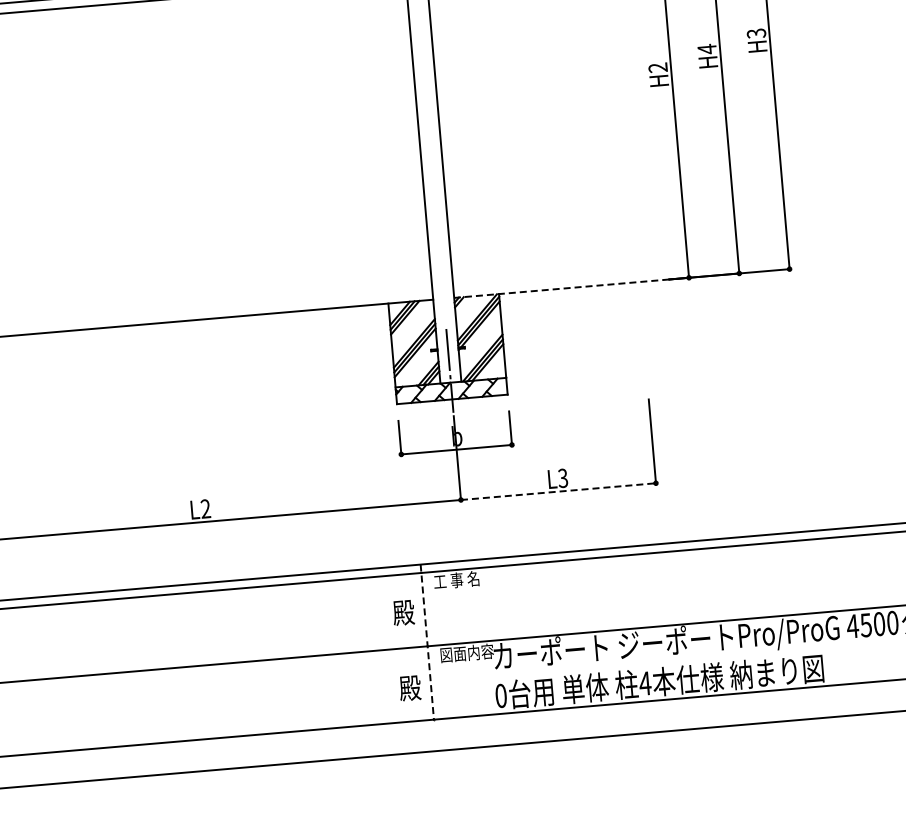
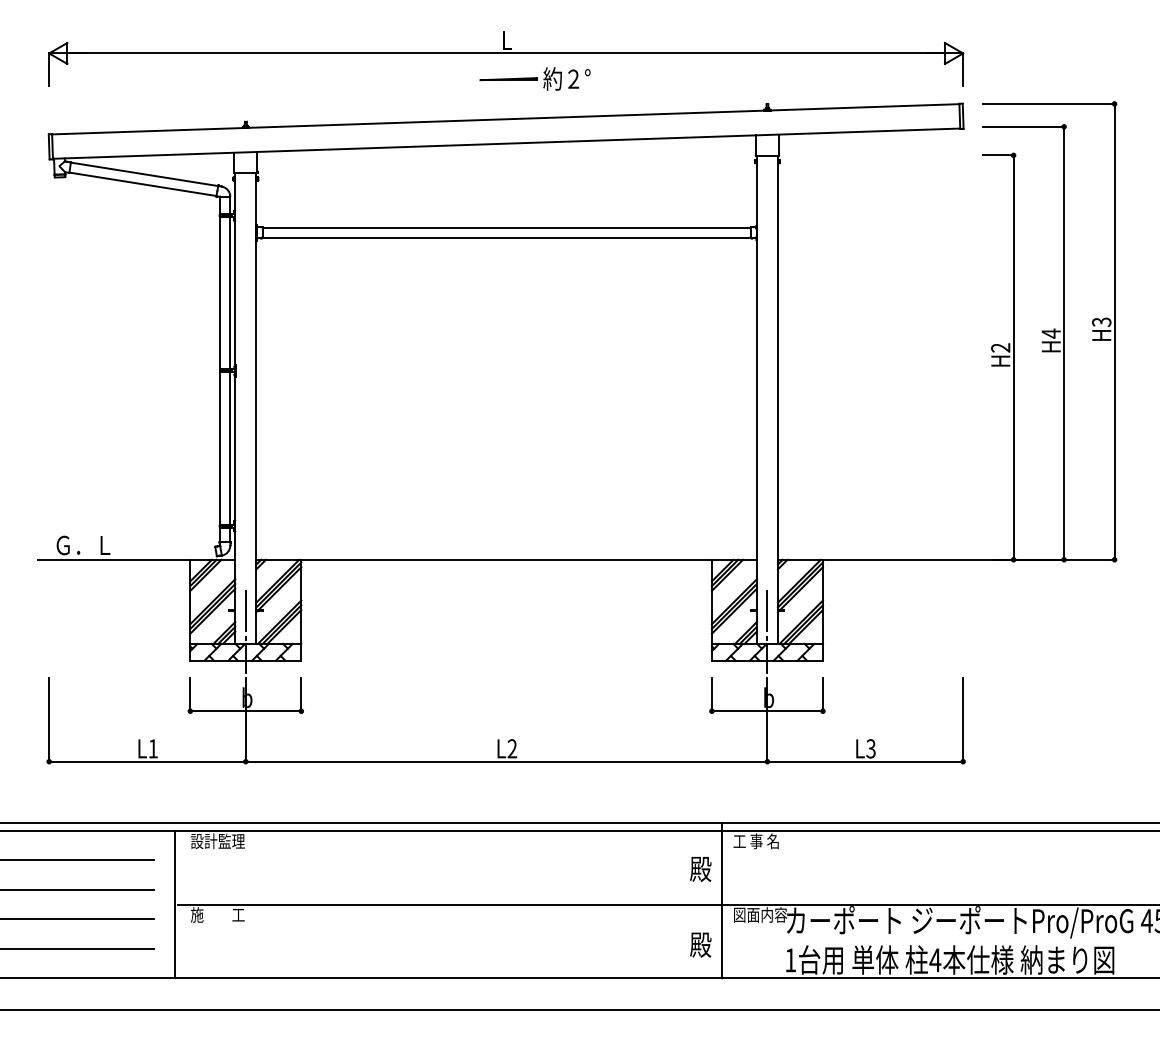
line: (561, 288) -> (885, 559), dashed -> solid
line: (558, 491) -> (865, 761), dashed -> solid
line: (427, 642) -> (721, 900), dashed -> solid
text: (500, 696) -> (790, 960), 0 -> 1

